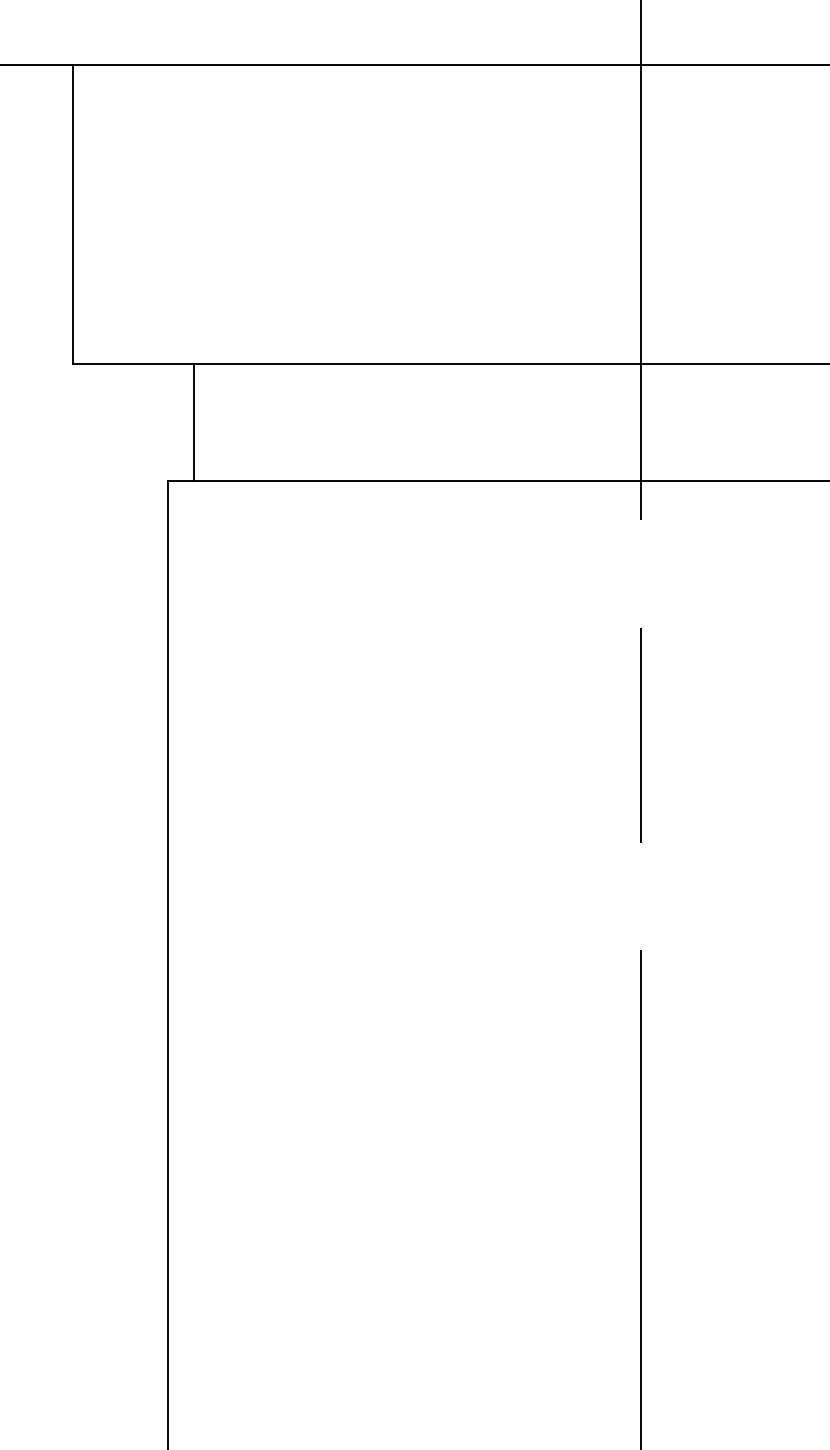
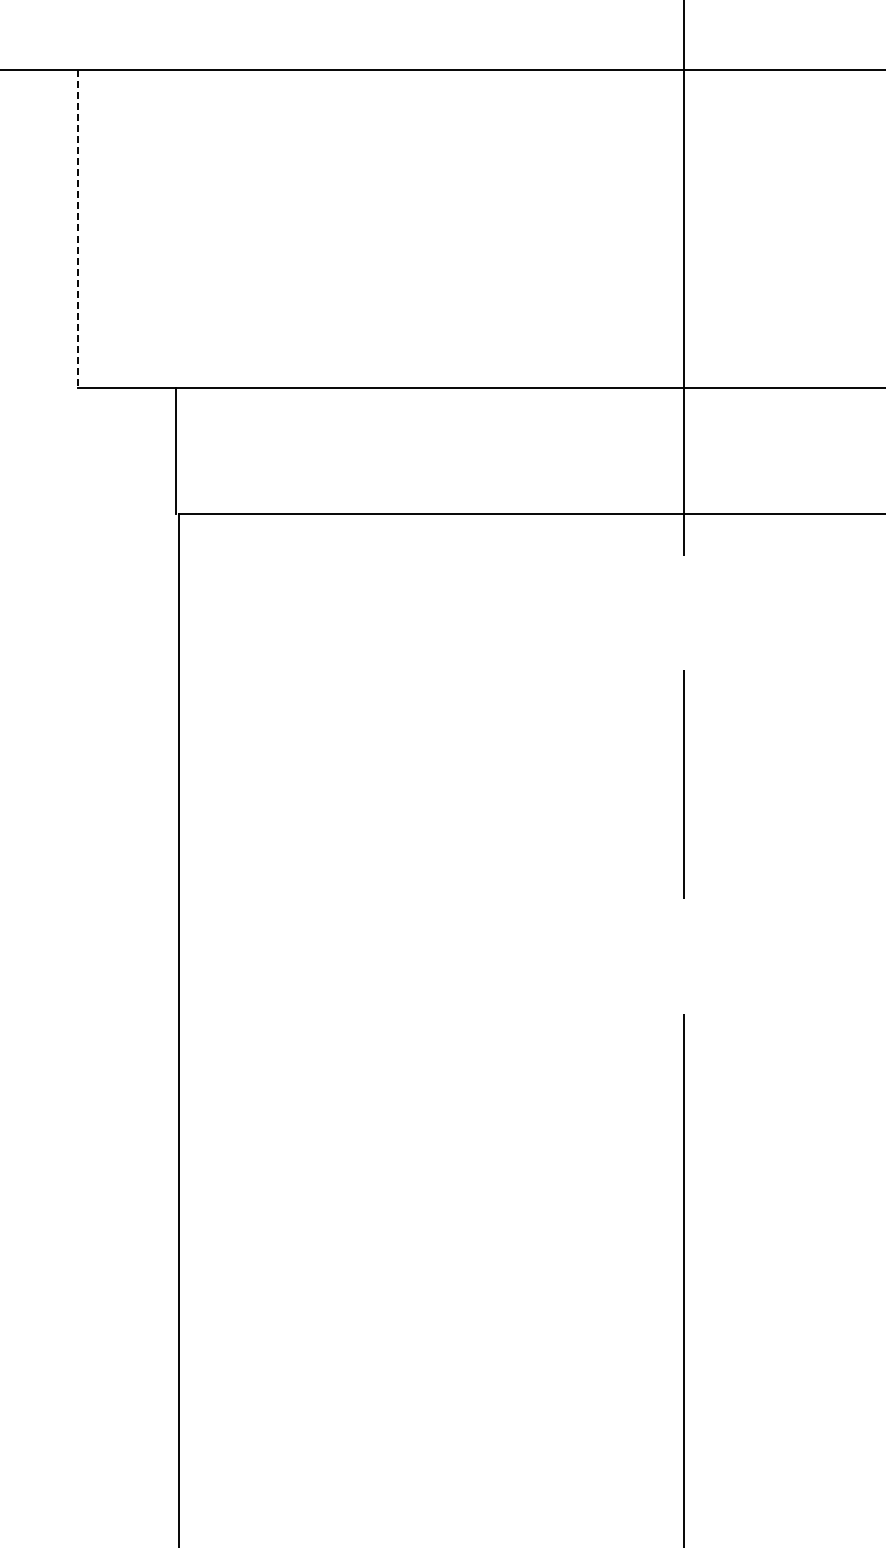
line: (72, 214) -> (77, 229), solid -> dashed
line: (193, 421) -> (175, 450), moved

